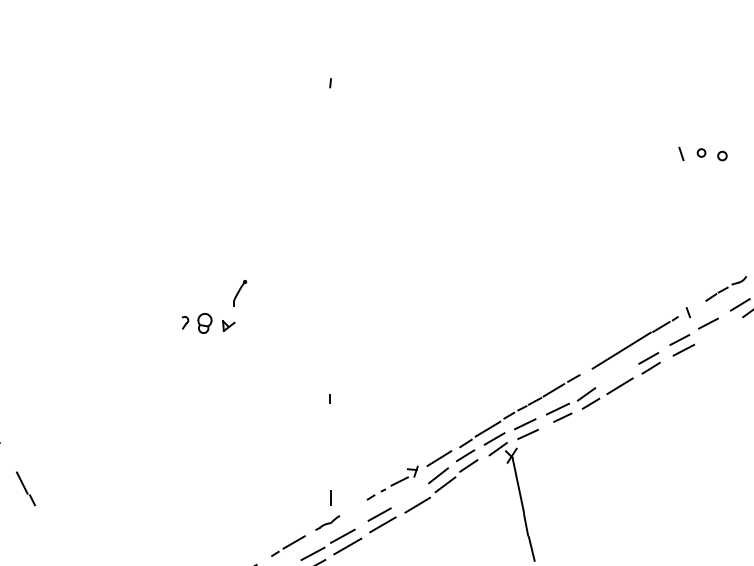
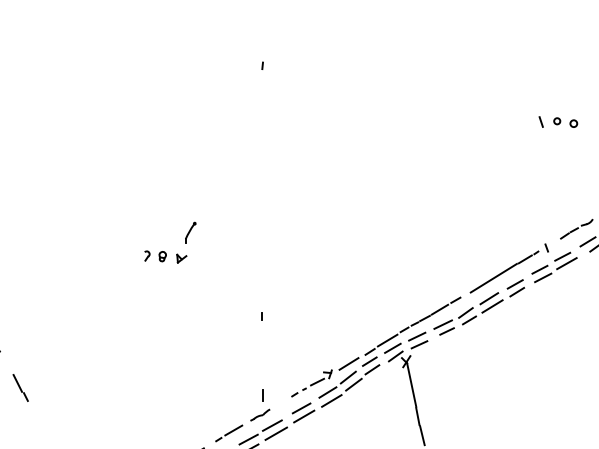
part: (204, 323) -> (162, 256), size x0.62
line: (713, 332) -> (566, 263), added
line: (615, 376) -> (488, 298), added
line: (412, 494) -> (327, 392), added

